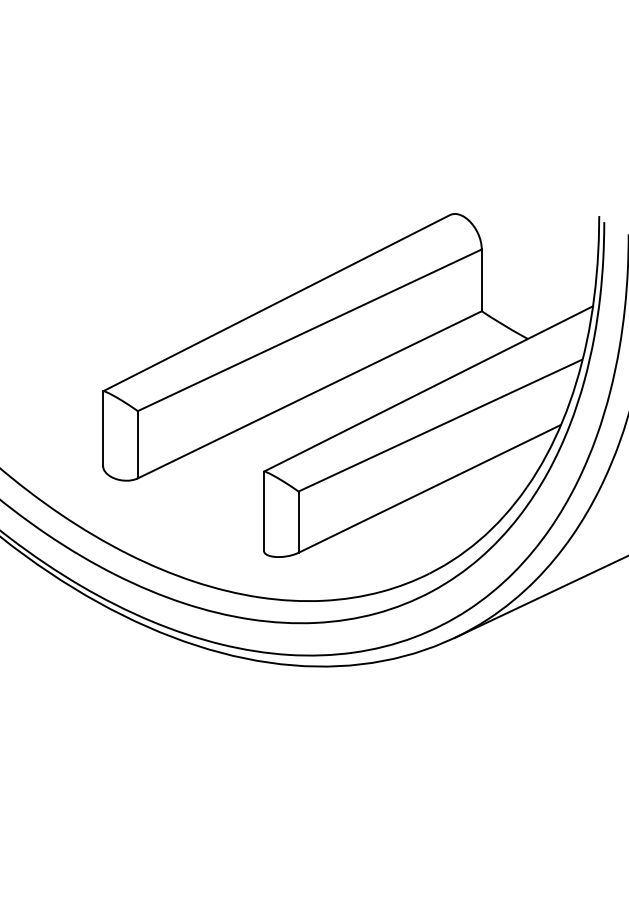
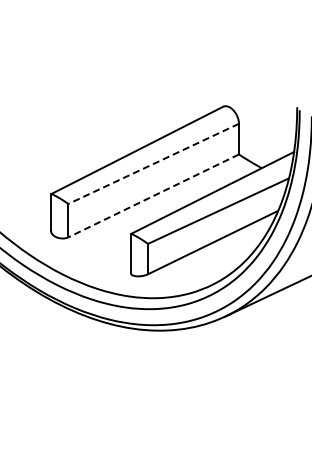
line: (309, 331) -> (153, 164), solid -> dashed
line: (309, 393) -> (153, 195), solid -> dashed

